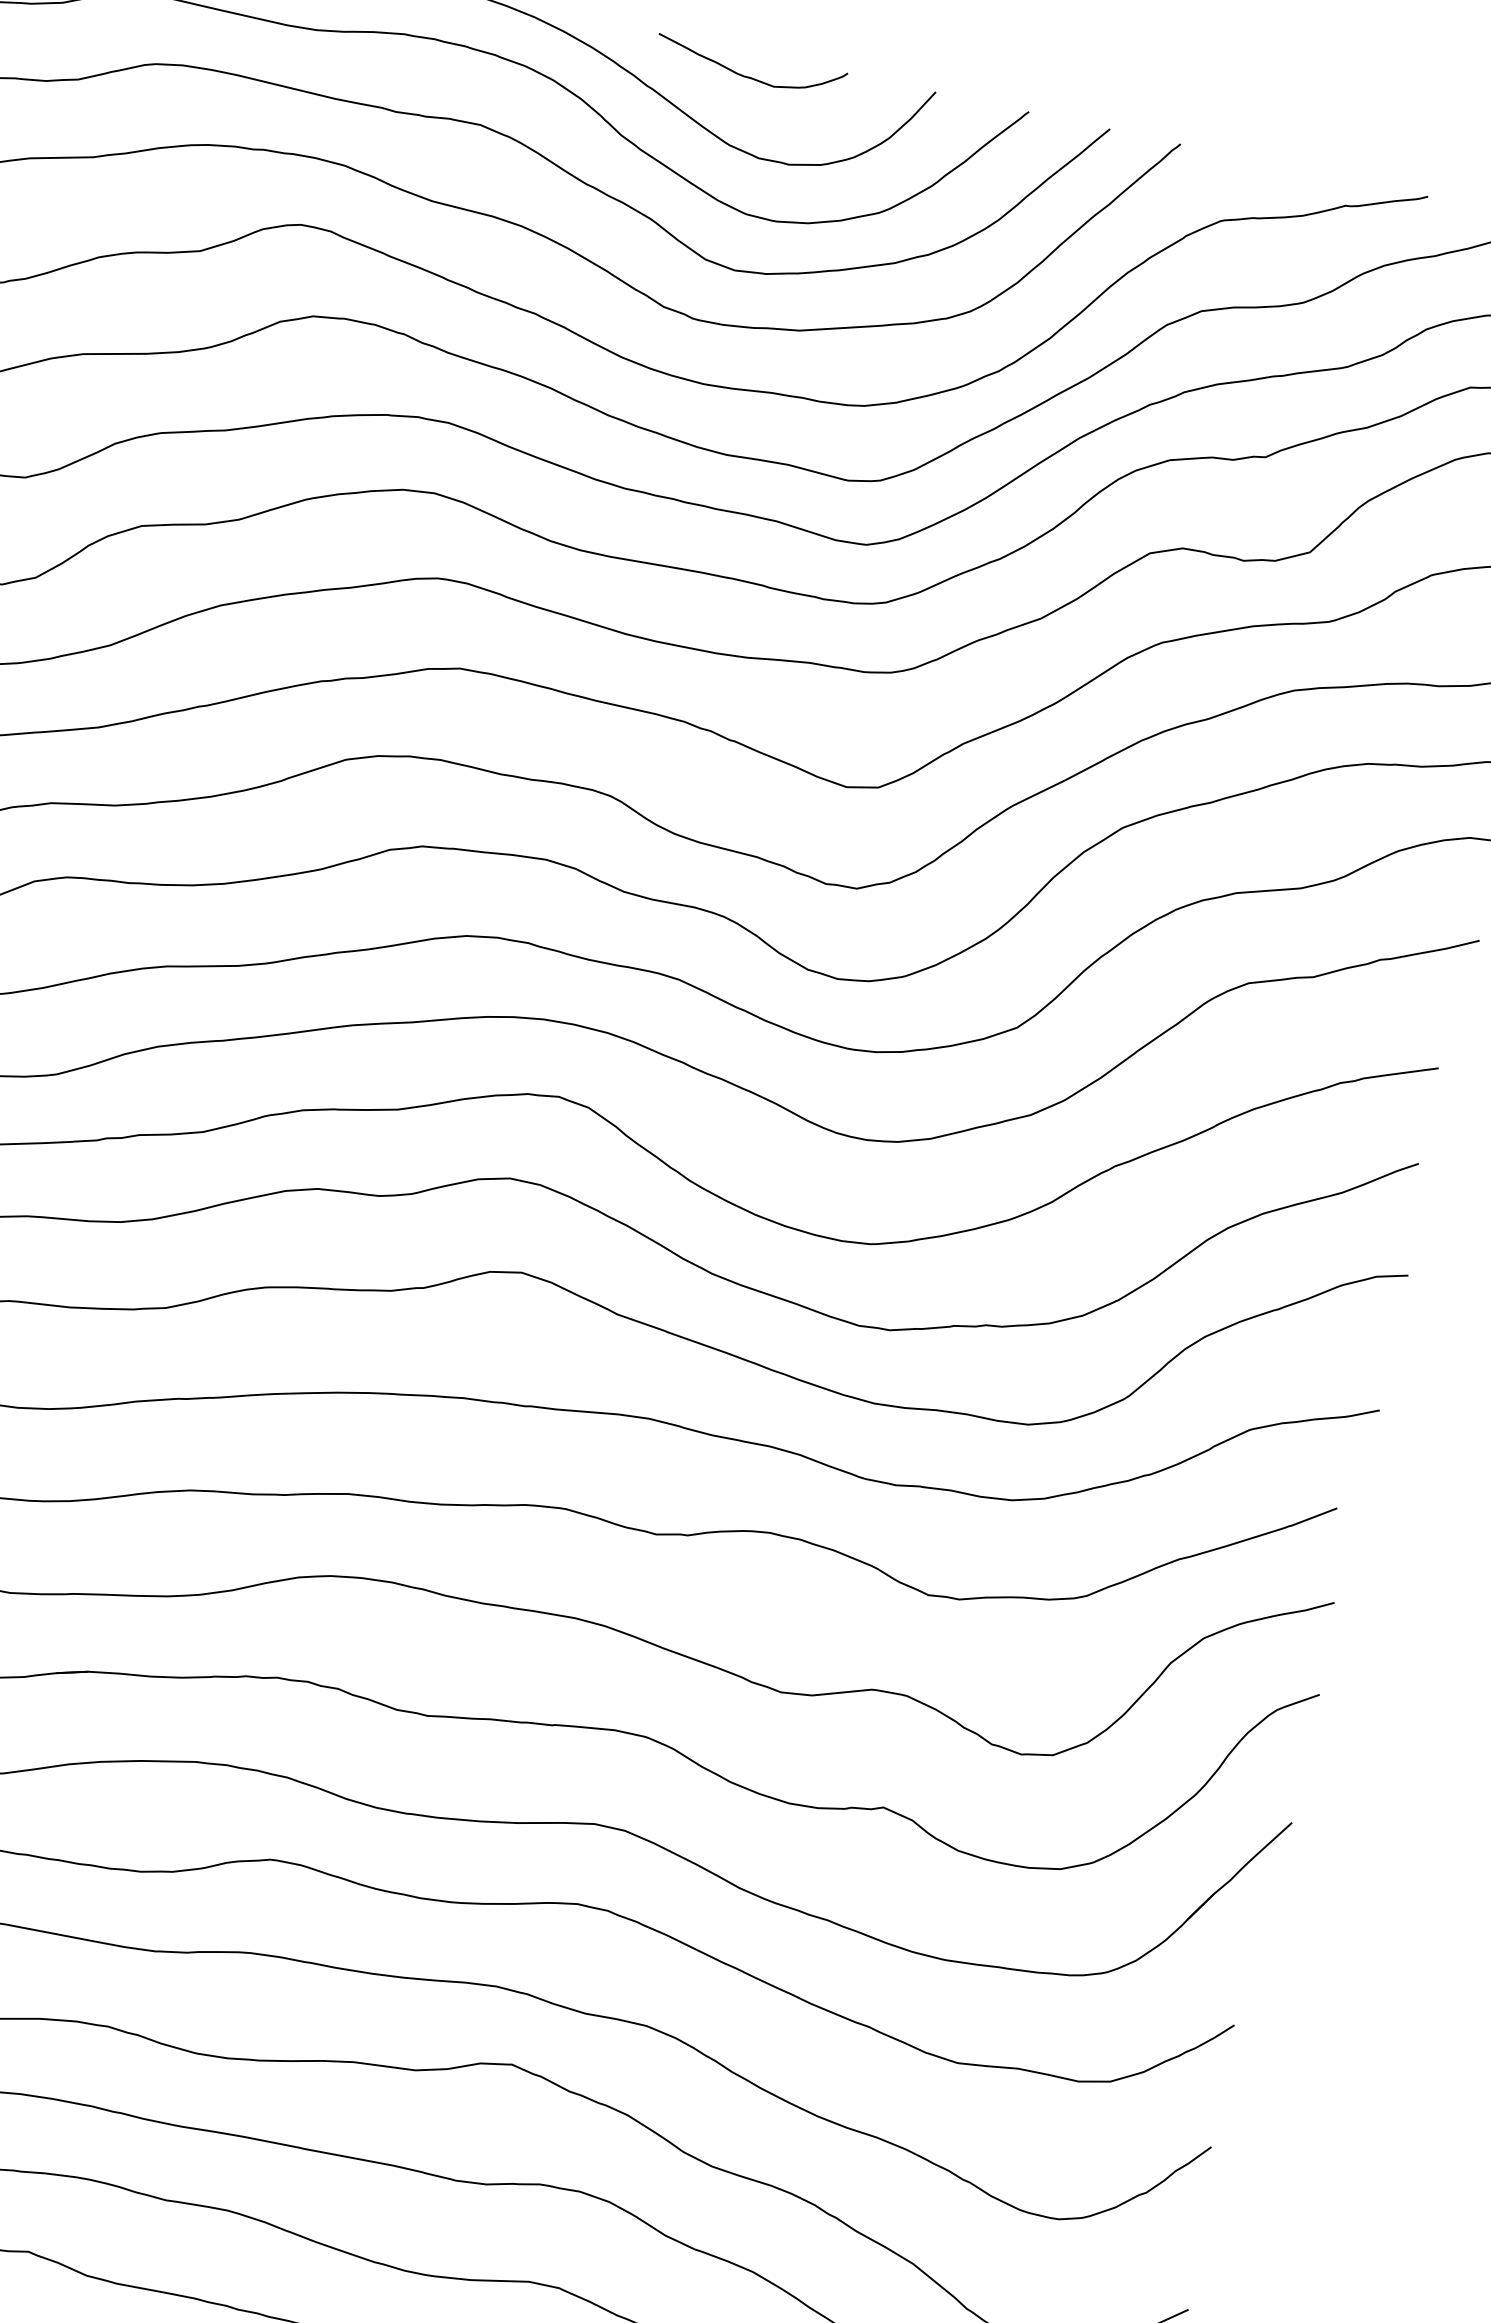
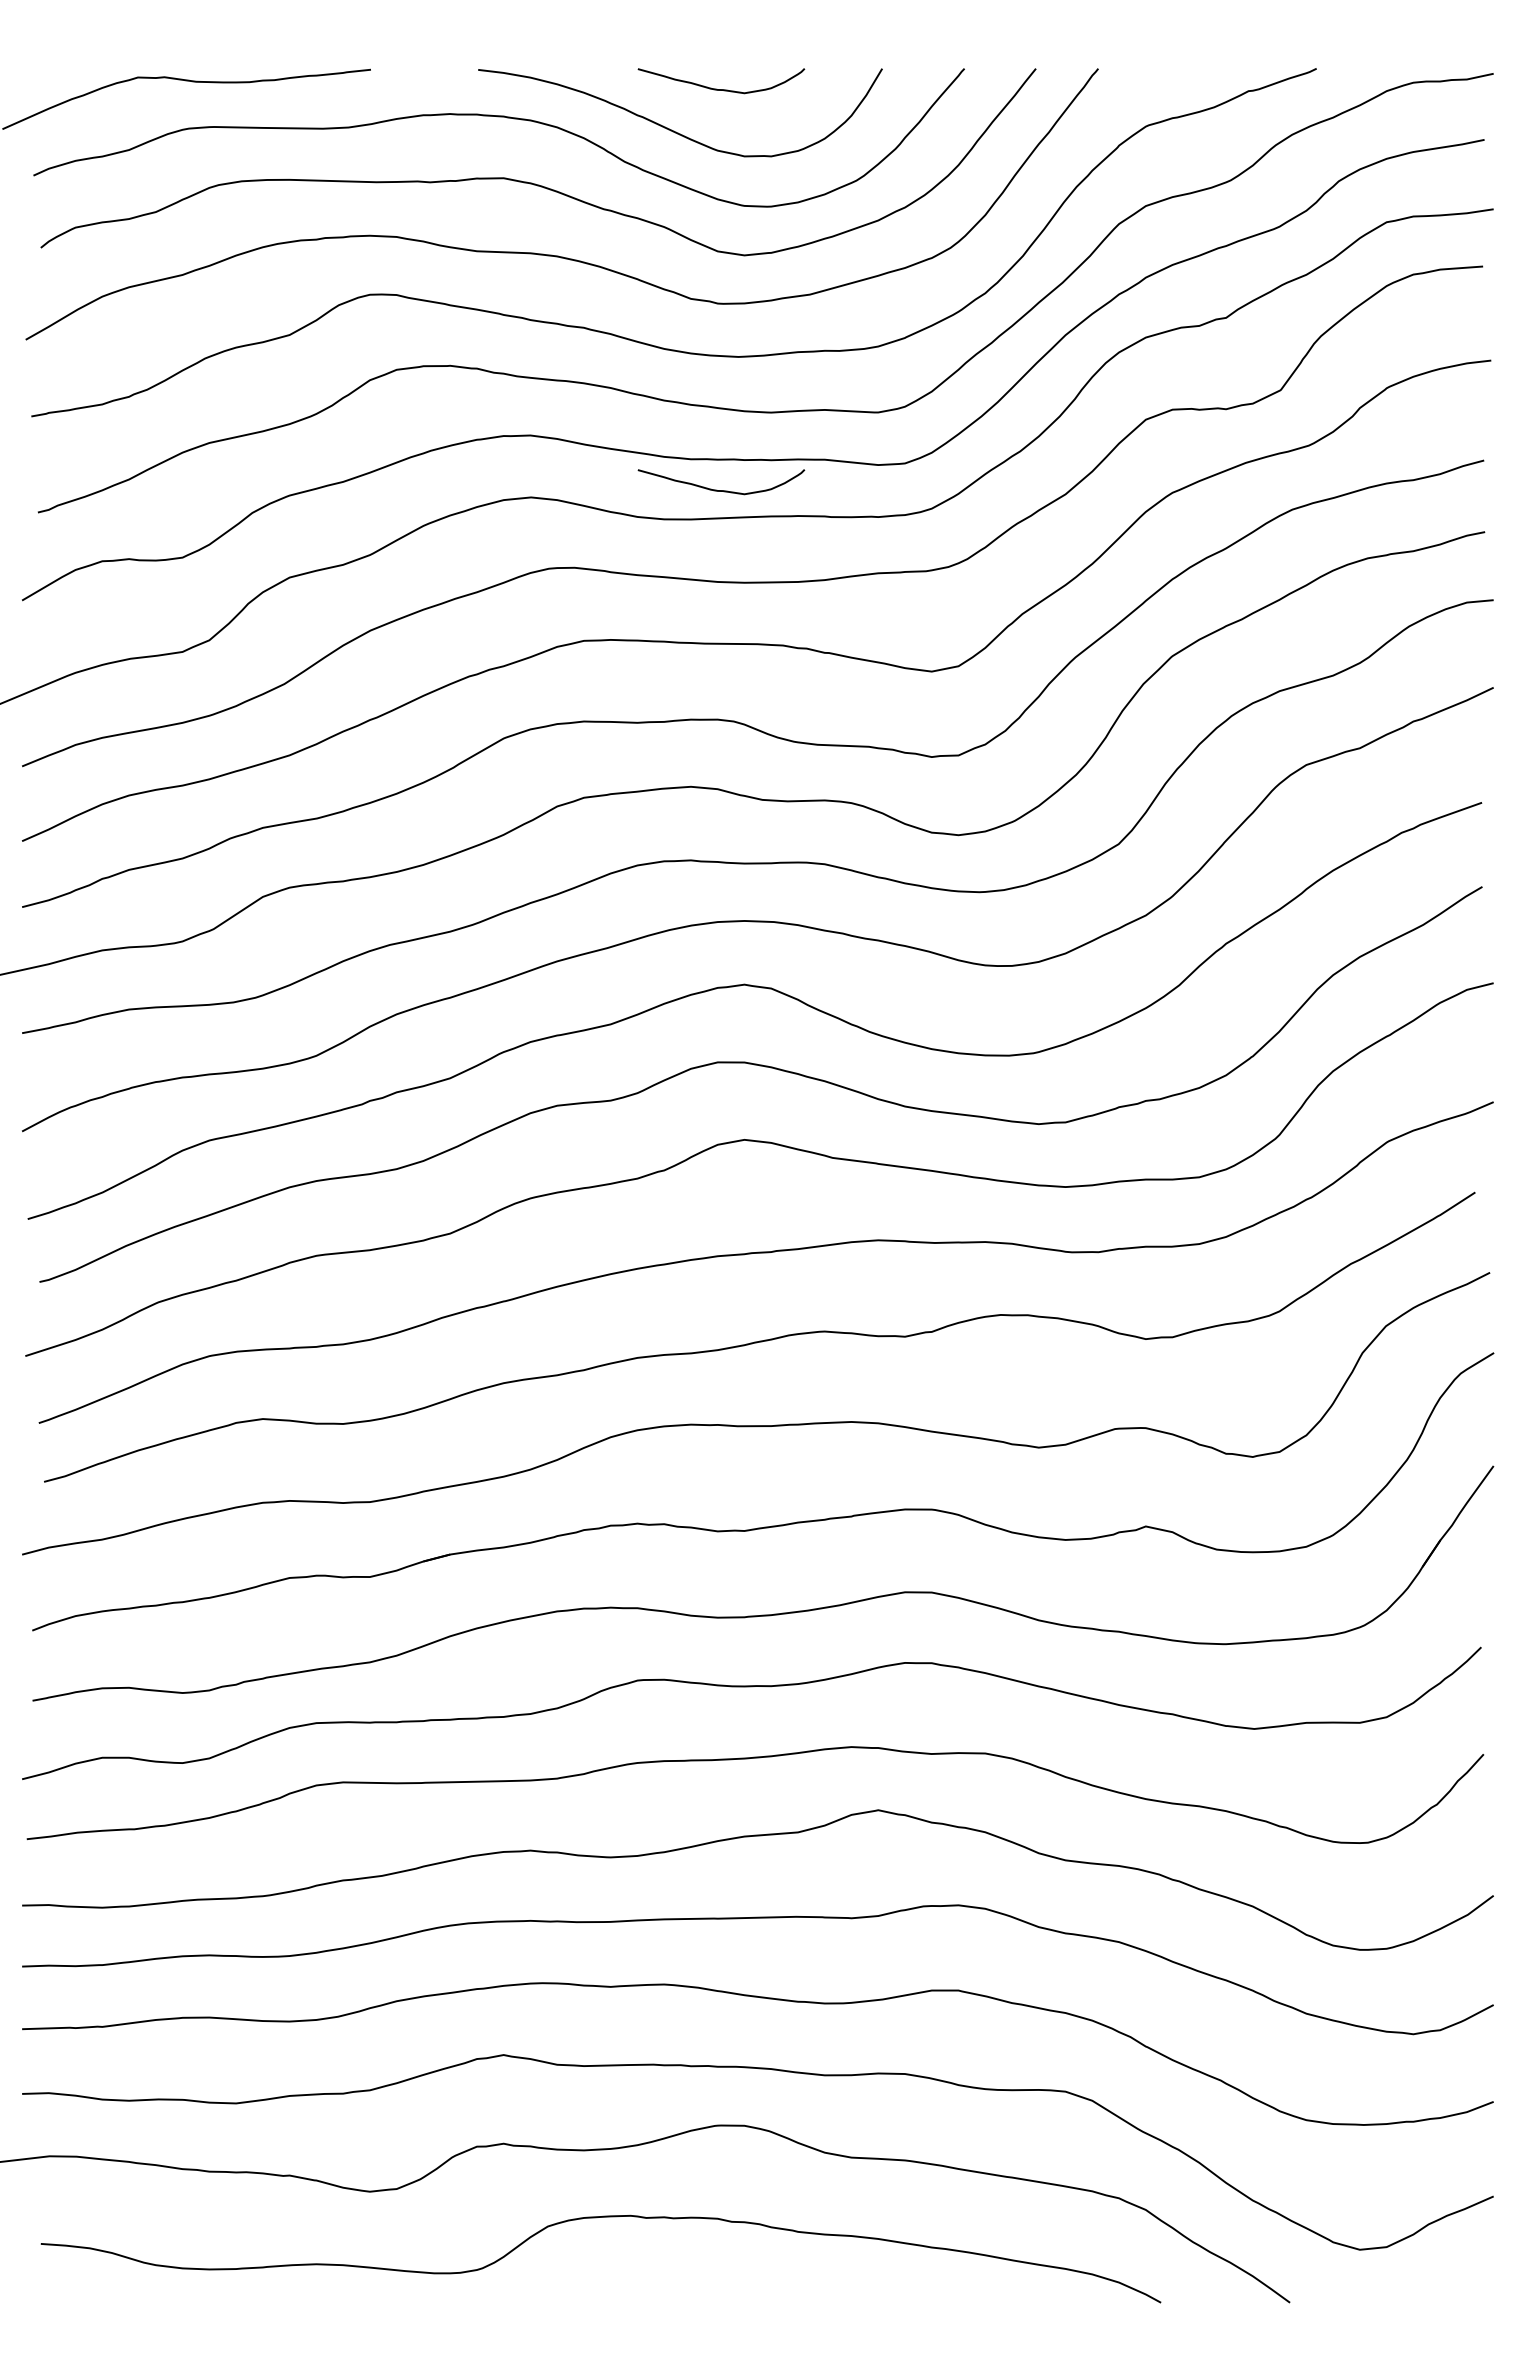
curve: (652, 531) -> (721, 490), added

